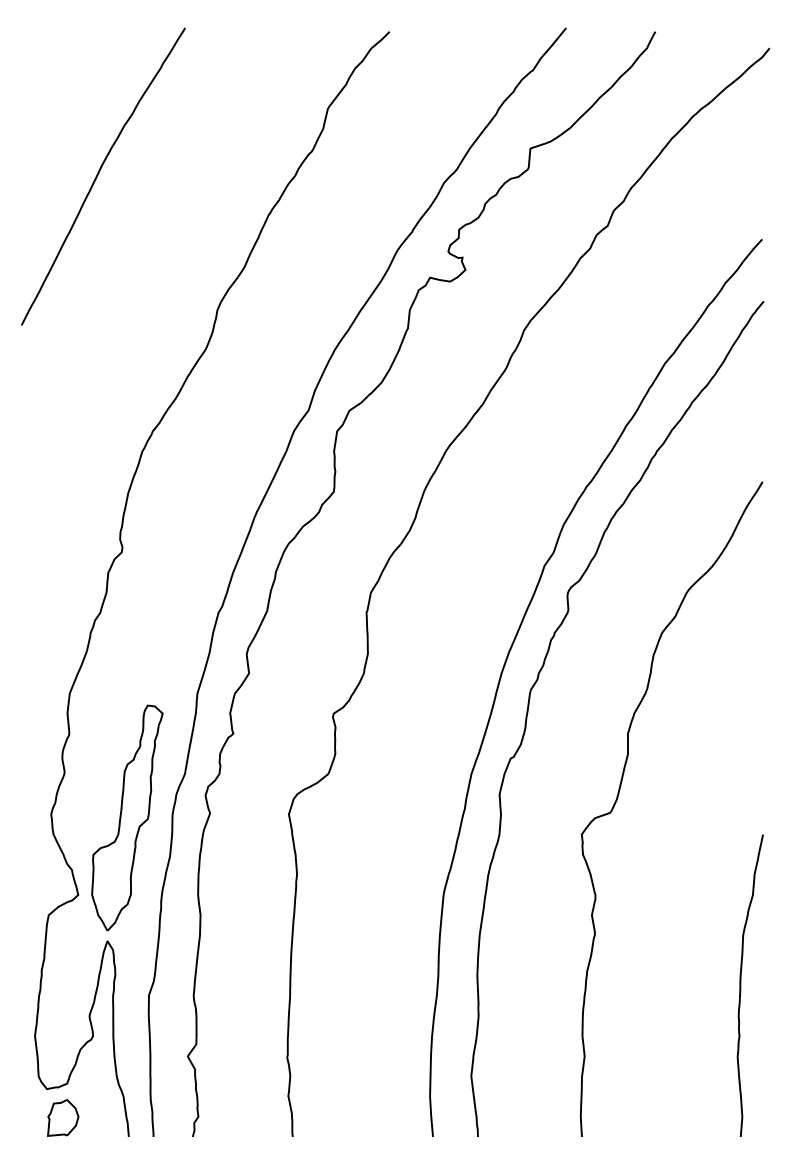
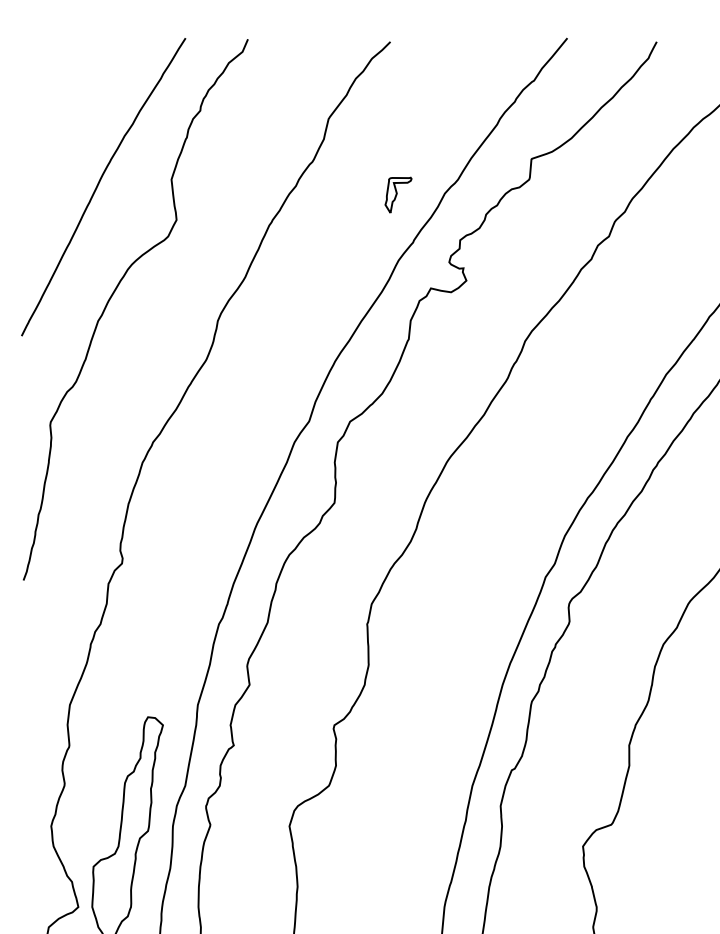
part: (397, 184) -> (398, 194), added
curve: (111, 287) -> (111, 298), added

